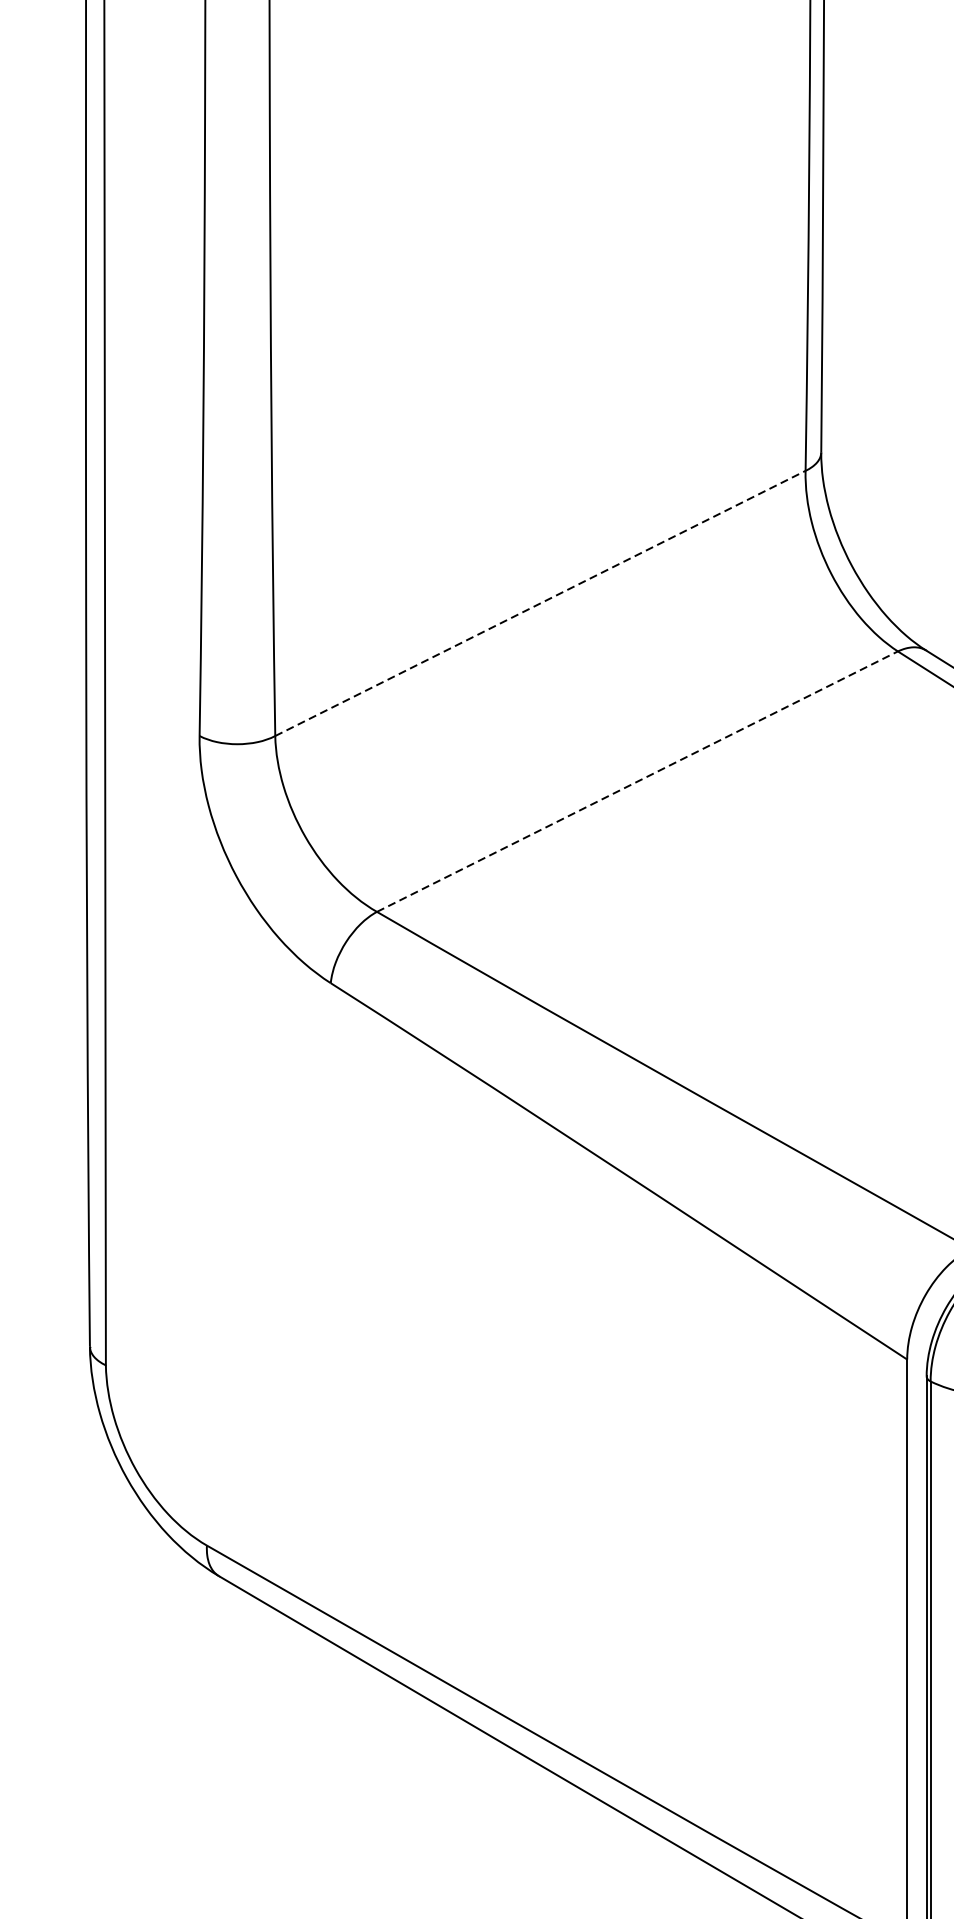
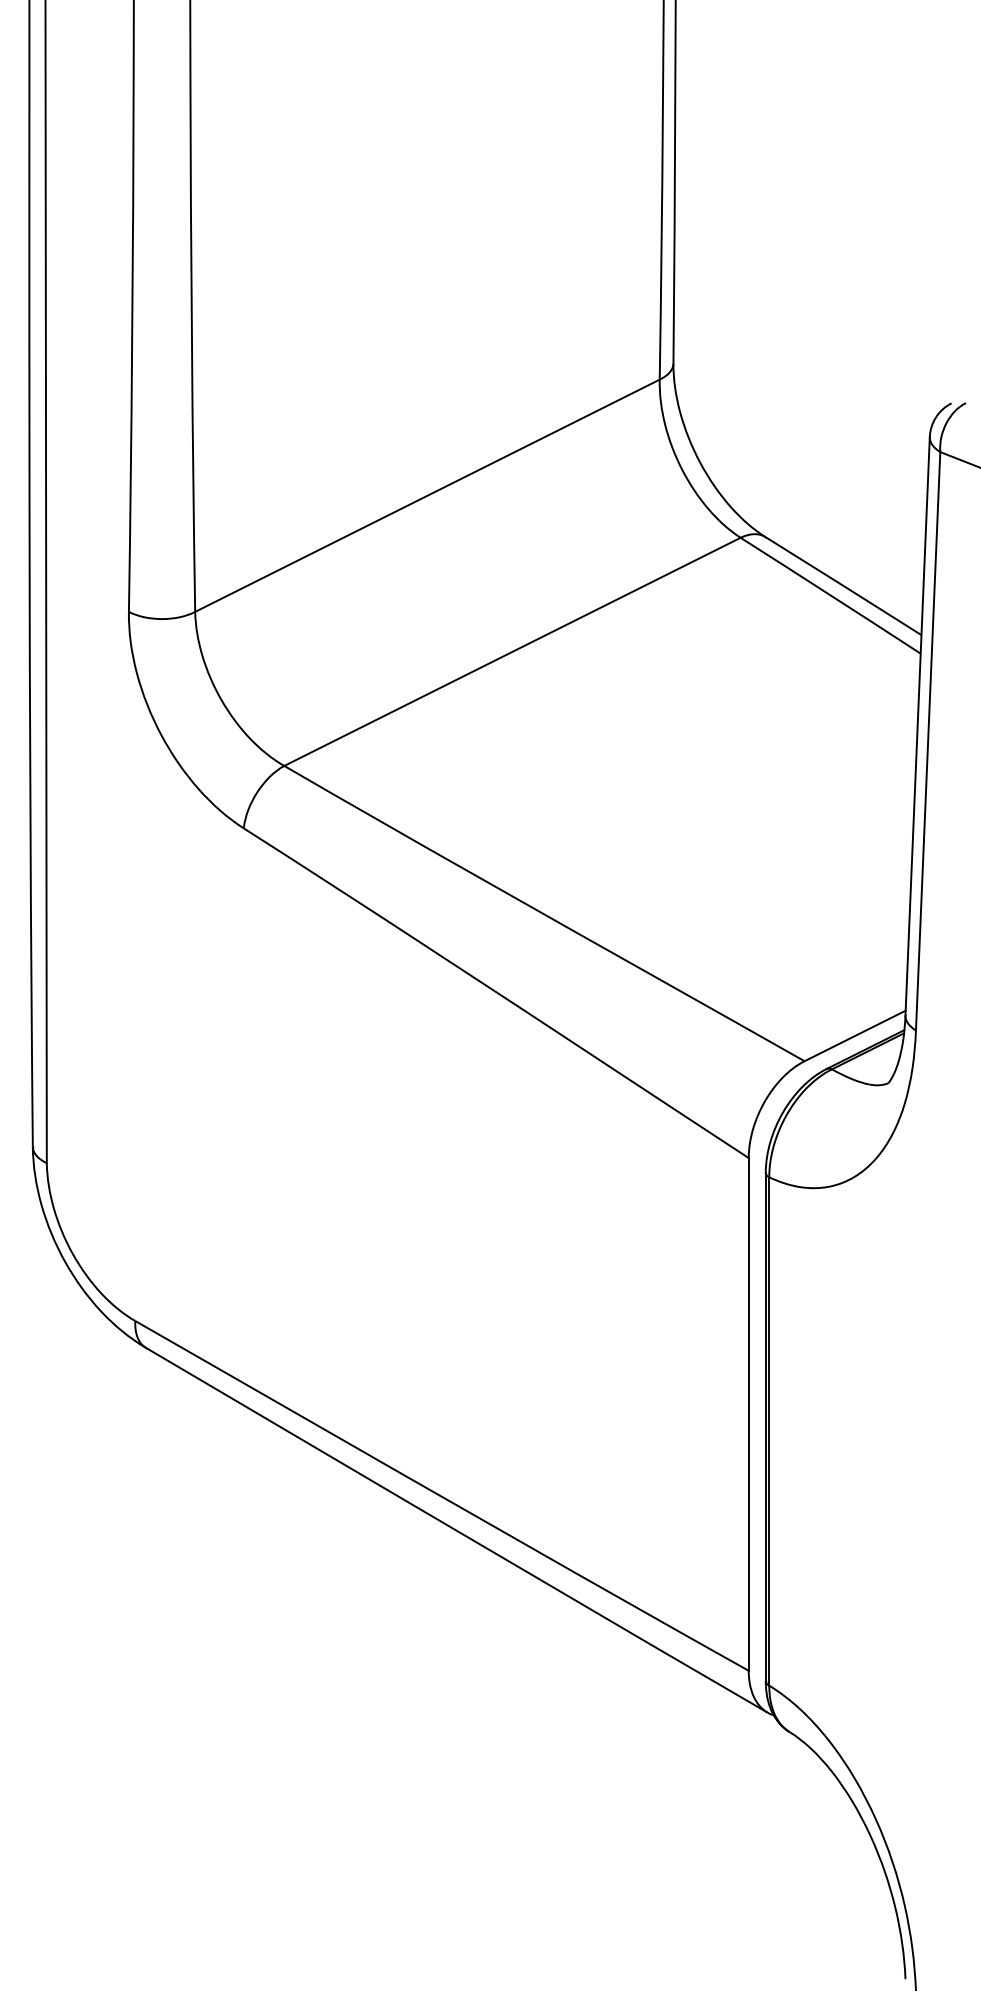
line: (540, 603) -> (427, 495), dashed -> solid
line: (637, 781) -> (512, 651), dashed -> solid

